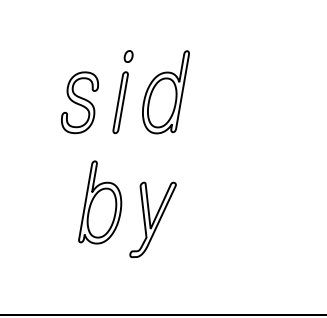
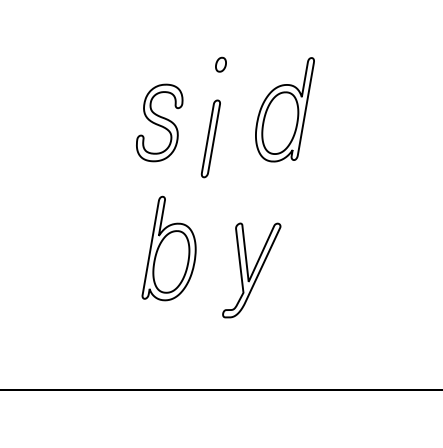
part: (165, 92) -> (284, 109), moved
part: (120, 102) -> (210, 138), moved
part: (99, 202) -> (168, 248), moved

